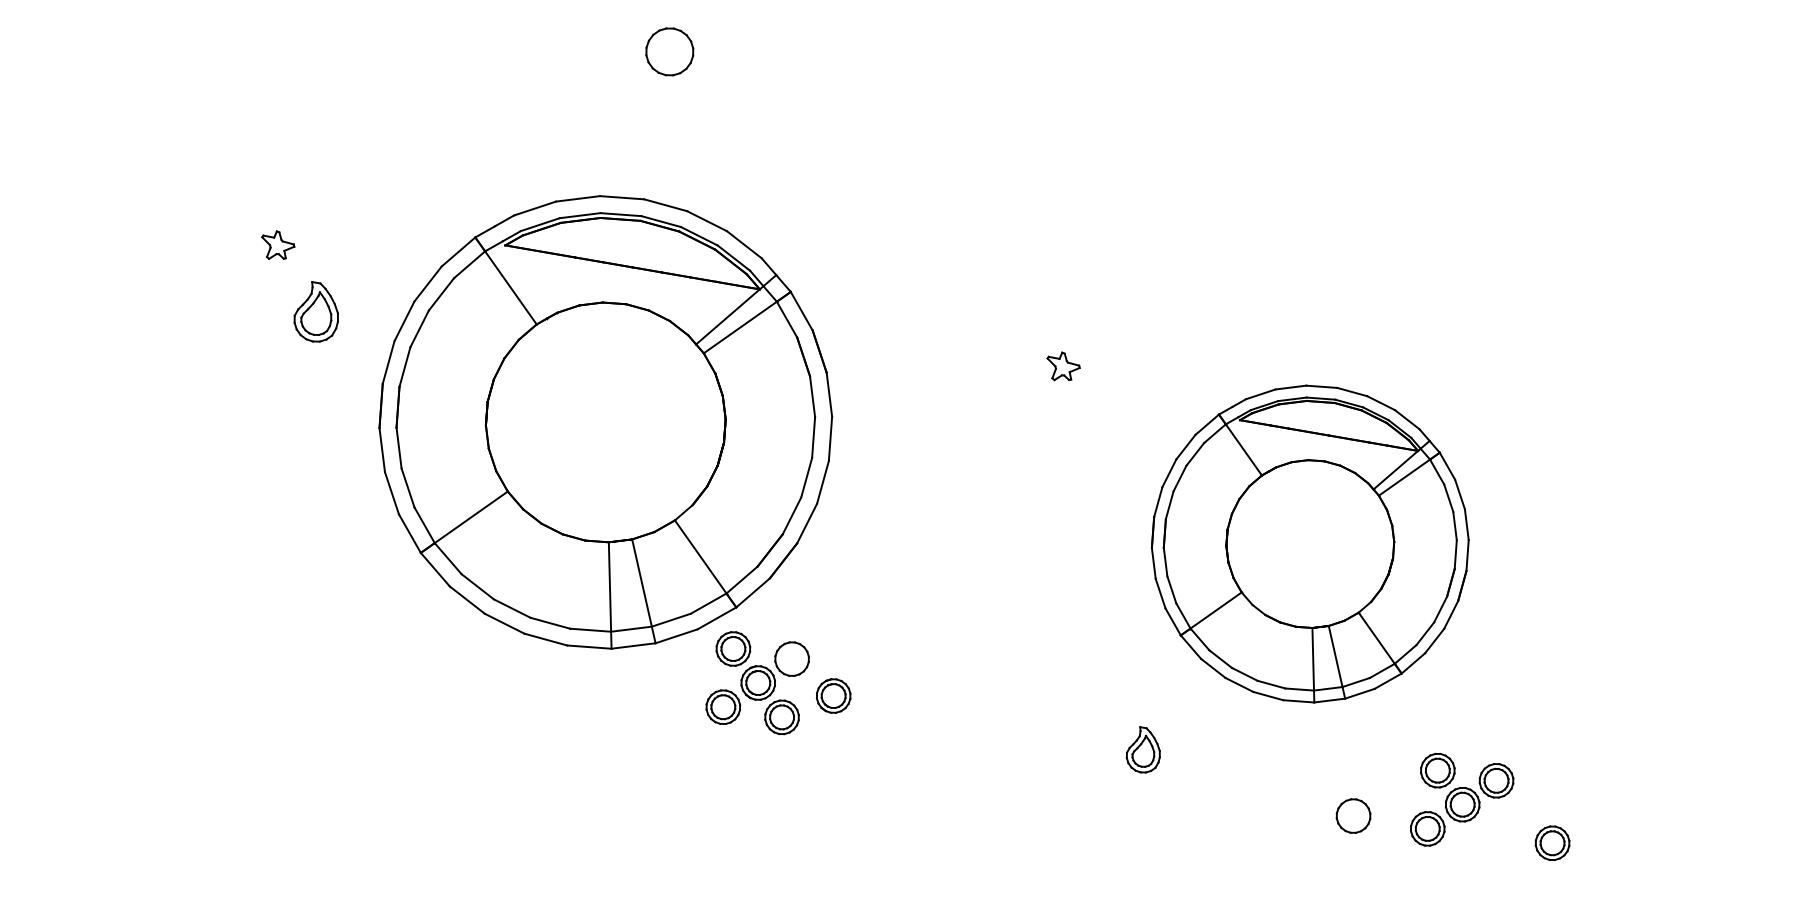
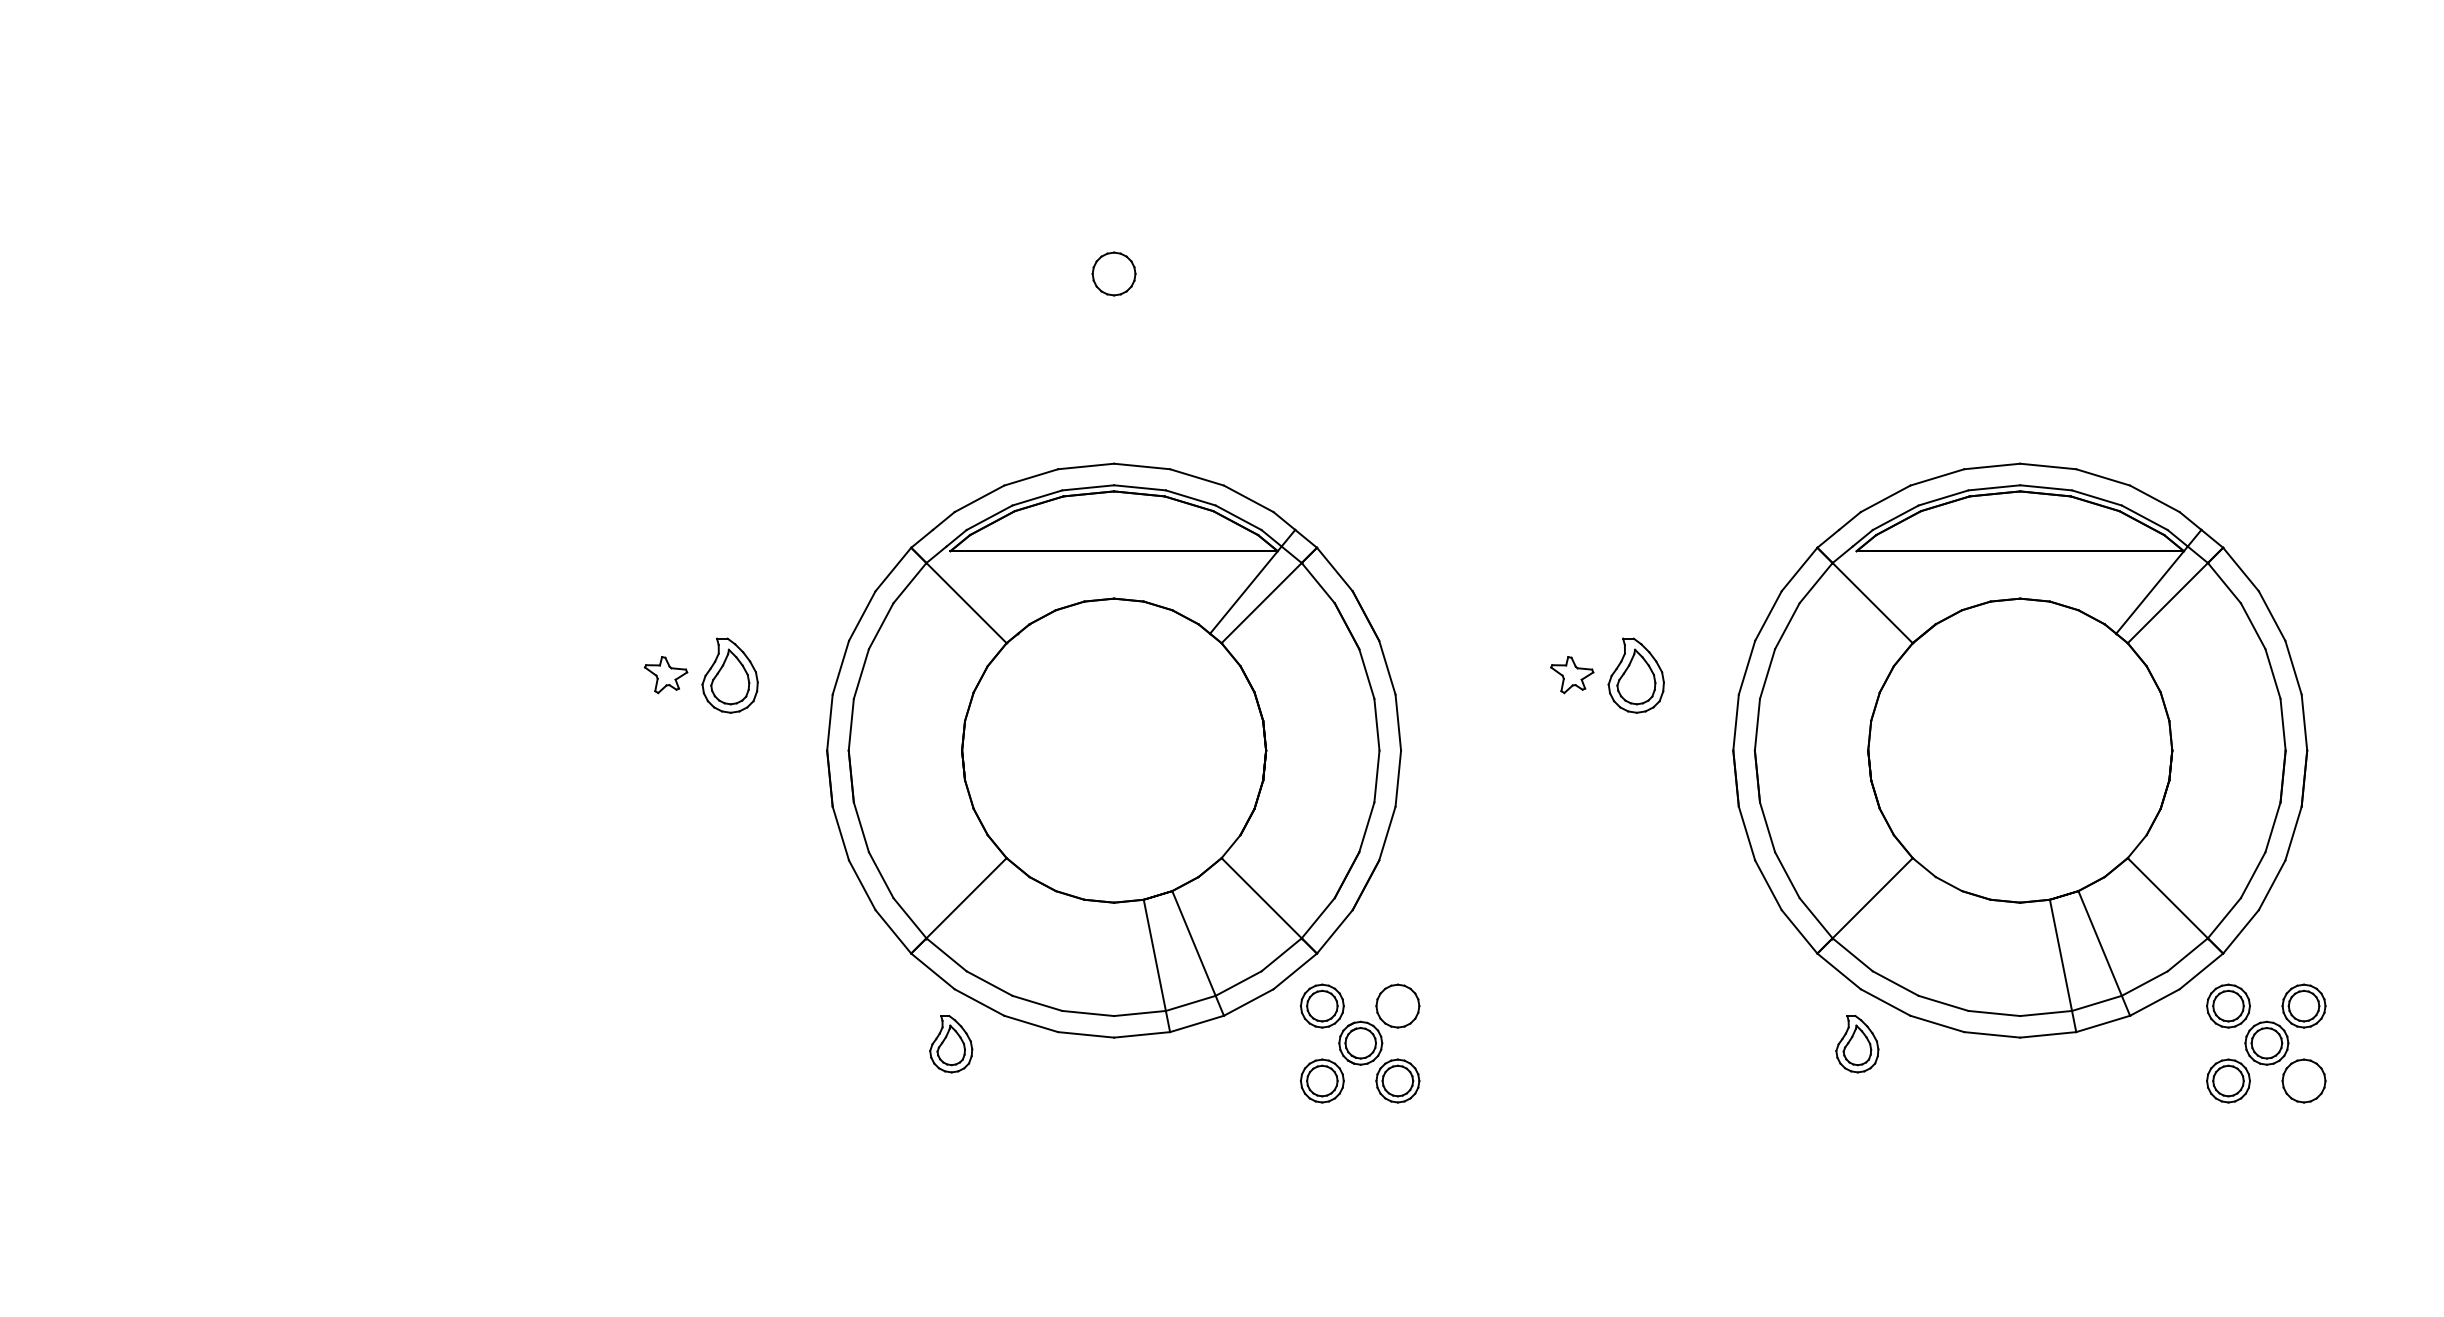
part: (669, 51) -> (1113, 273), size x0.71
part: (277, 246) -> (666, 675), moved
part: (1063, 367) -> (1572, 675), moved
part: (1021, 434) -> (1635, 675), added
part: (1310, 544) -> (2020, 750), size x1.43
part: (439, 629) -> (951, 1044), added
part: (833, 695) -> (1457, 1042), removed
part: (1353, 815) -> (2303, 1080), moved
part: (1552, 842) -> (2387, 1071), removed

